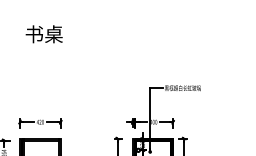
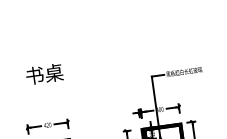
text: (43, 34) -> (43, 74), moved

